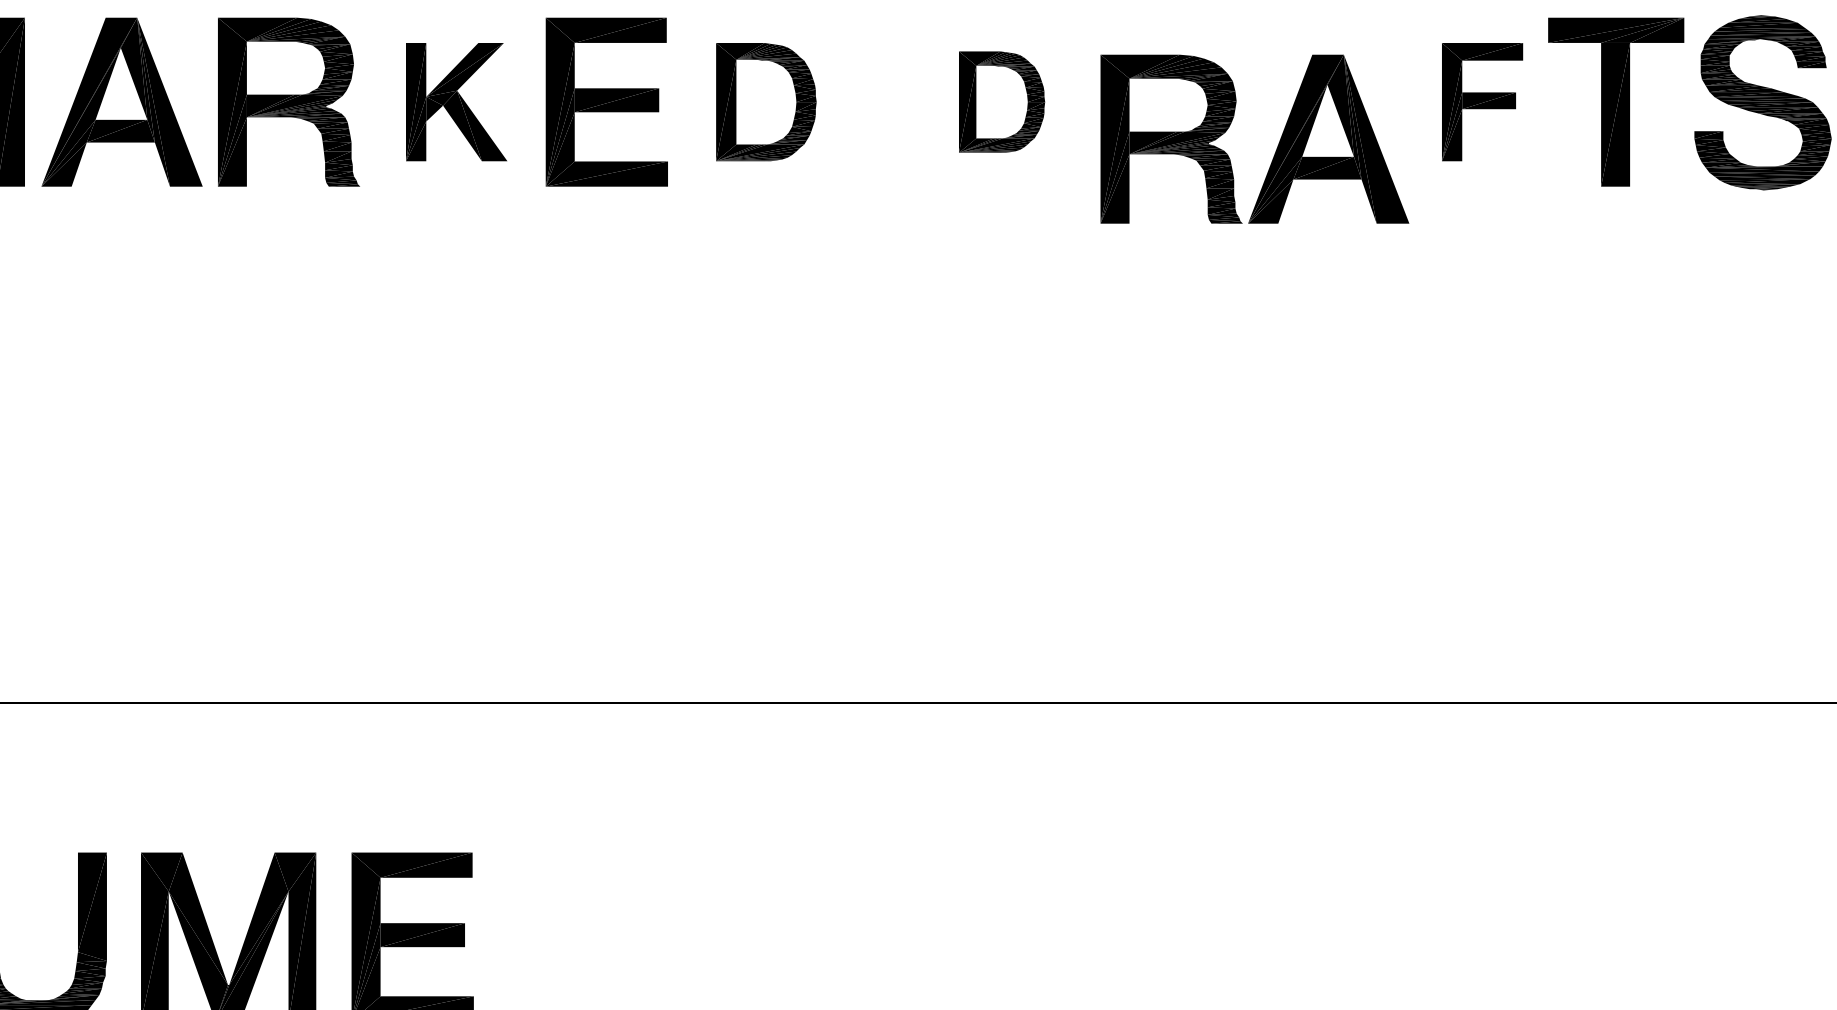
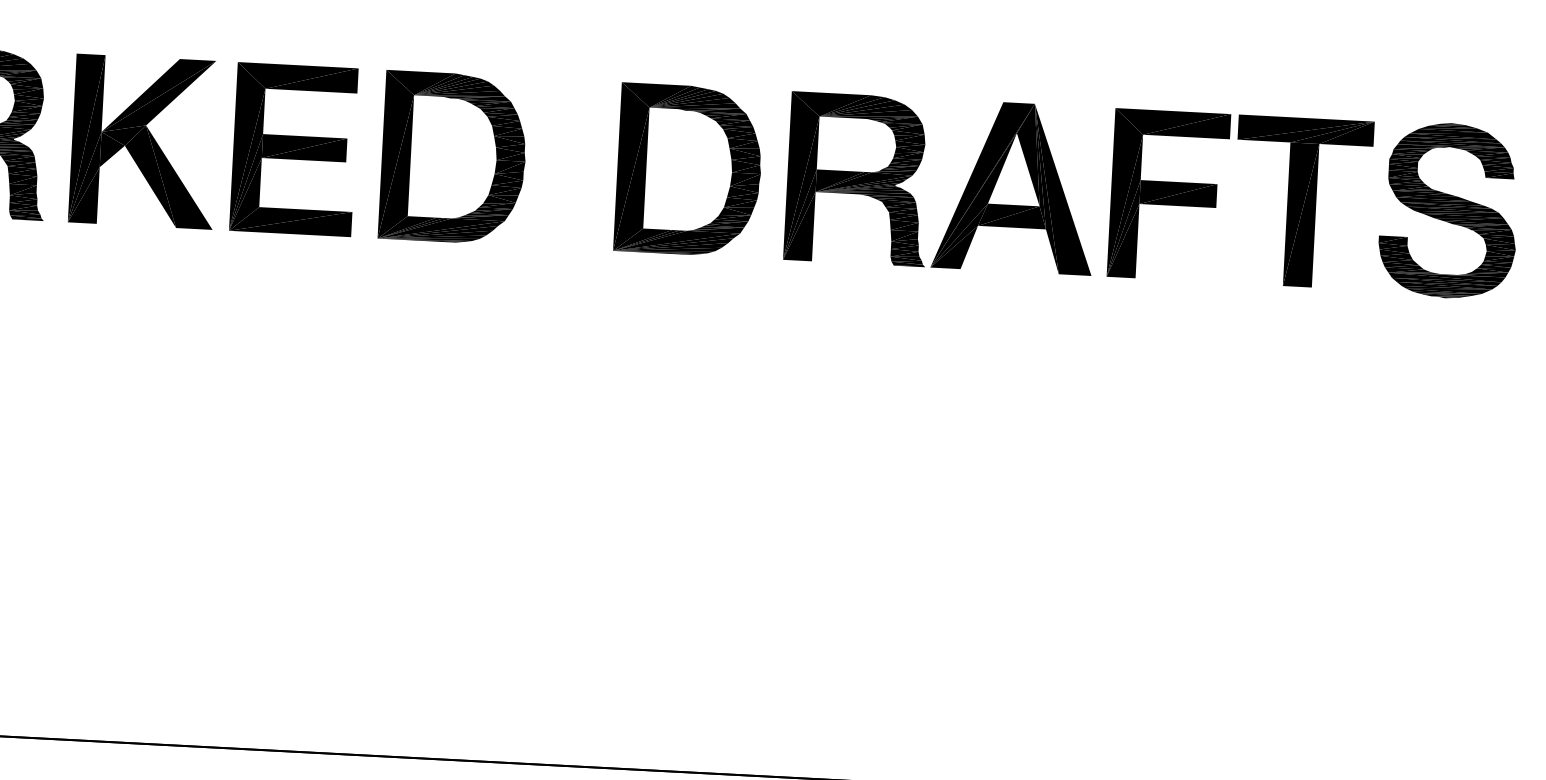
part: (456, 101) -> (144, 141), size x1.43
part: (766, 101) -> (453, 157), size x1.43
part: (1001, 101) -> (688, 169), size x1.67
part: (1482, 101) -> (1168, 194), size x1.43
part: (1277, 145) -> (963, 191), moved

